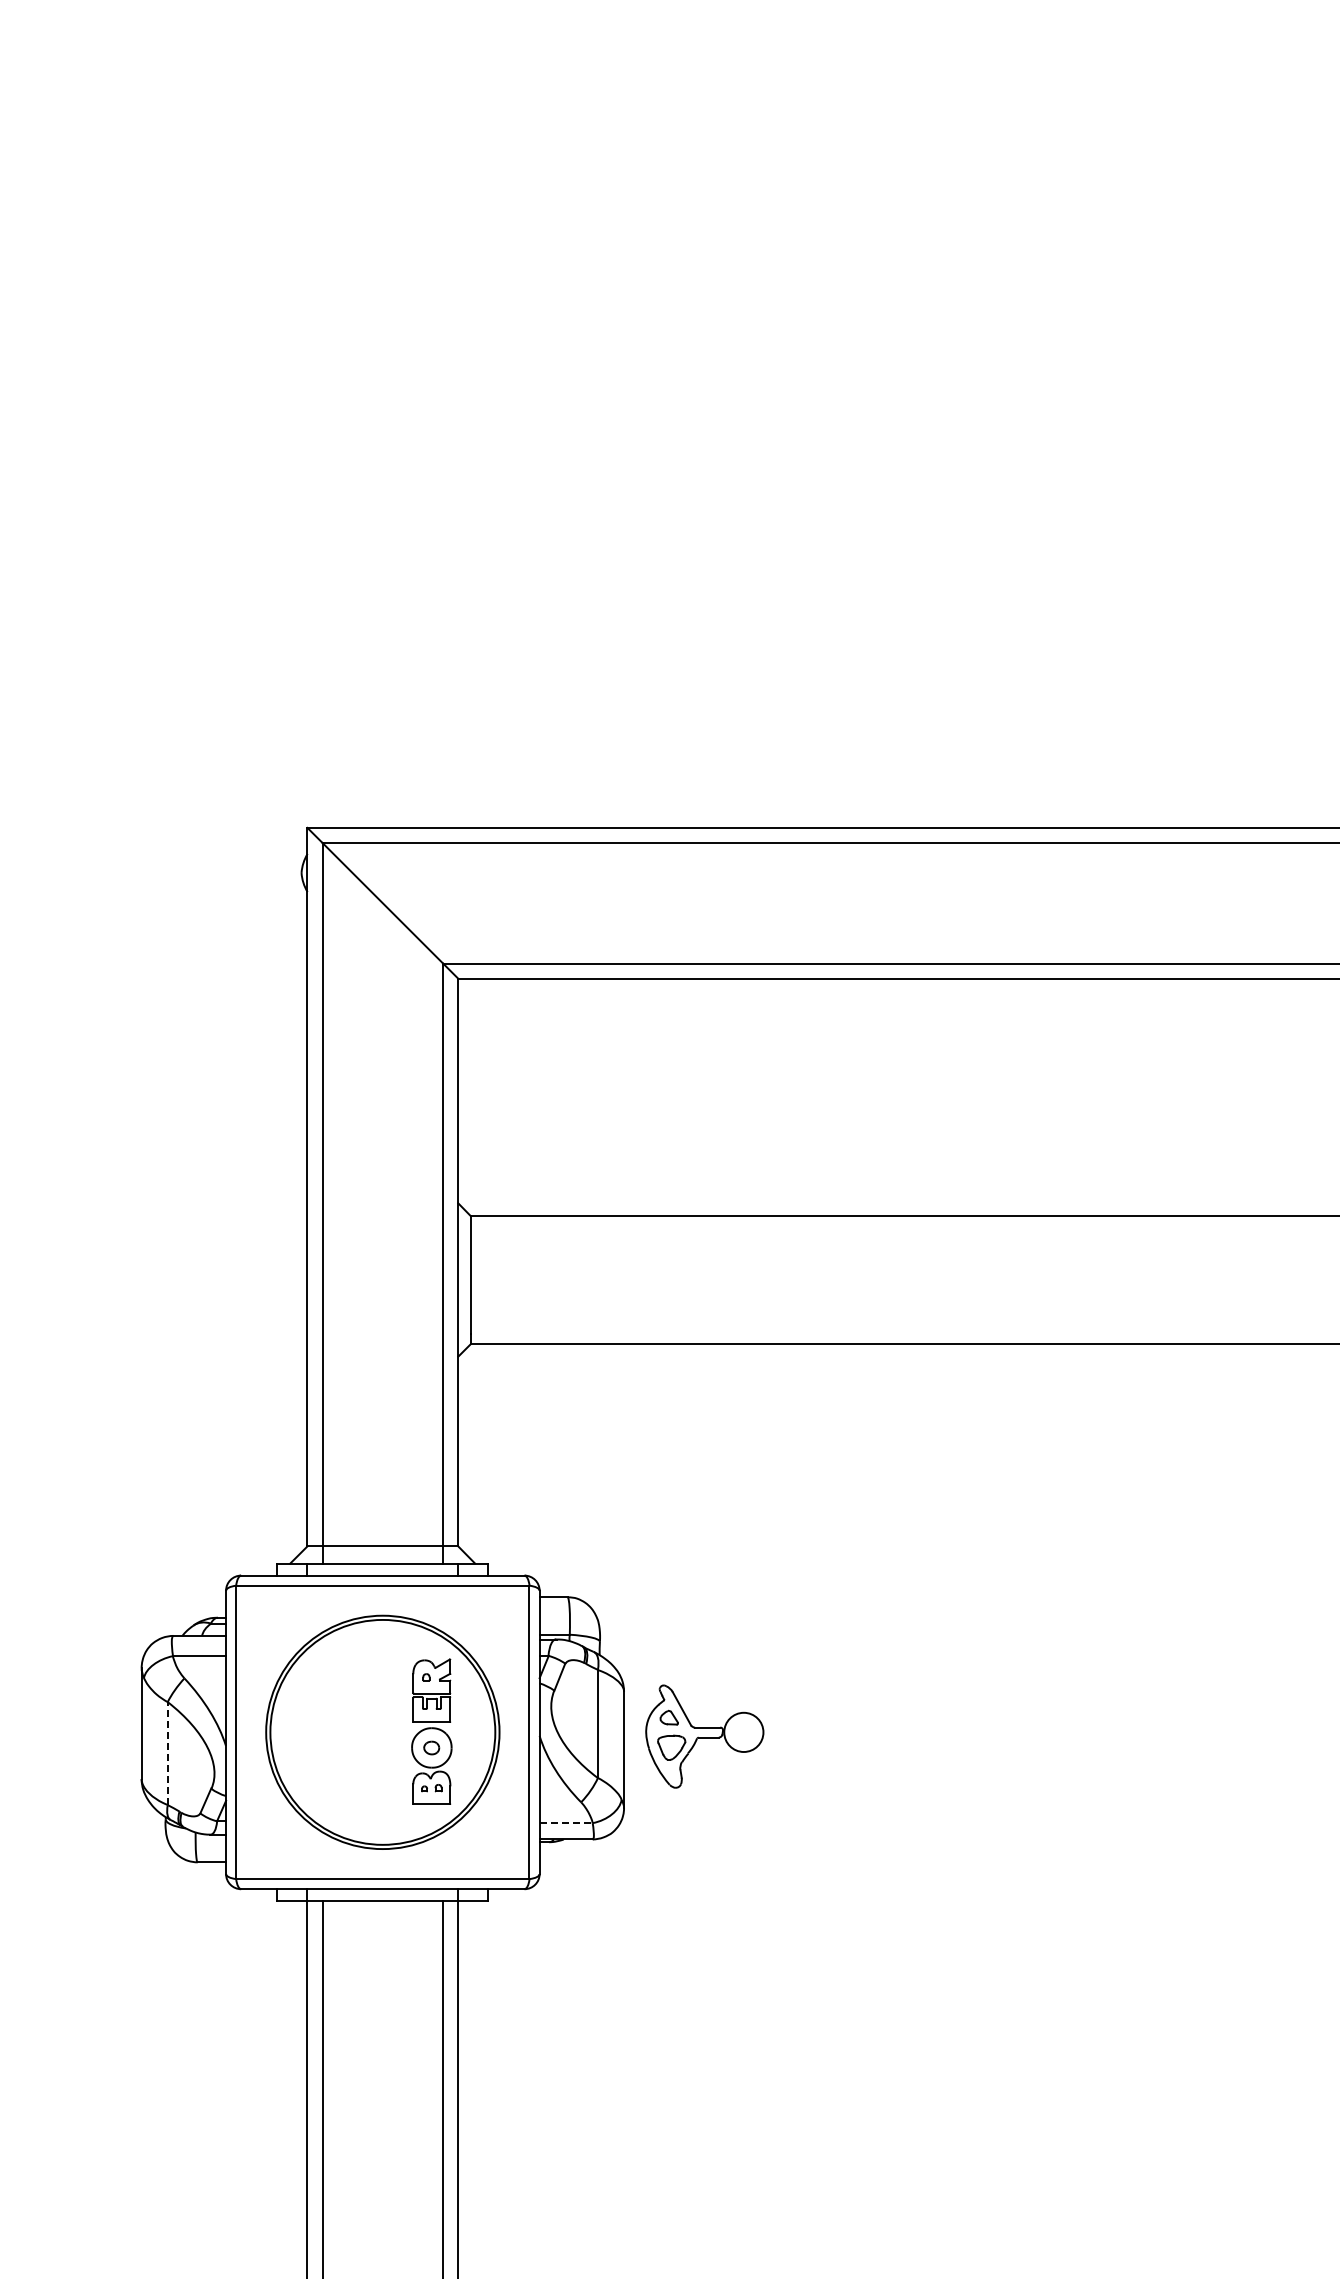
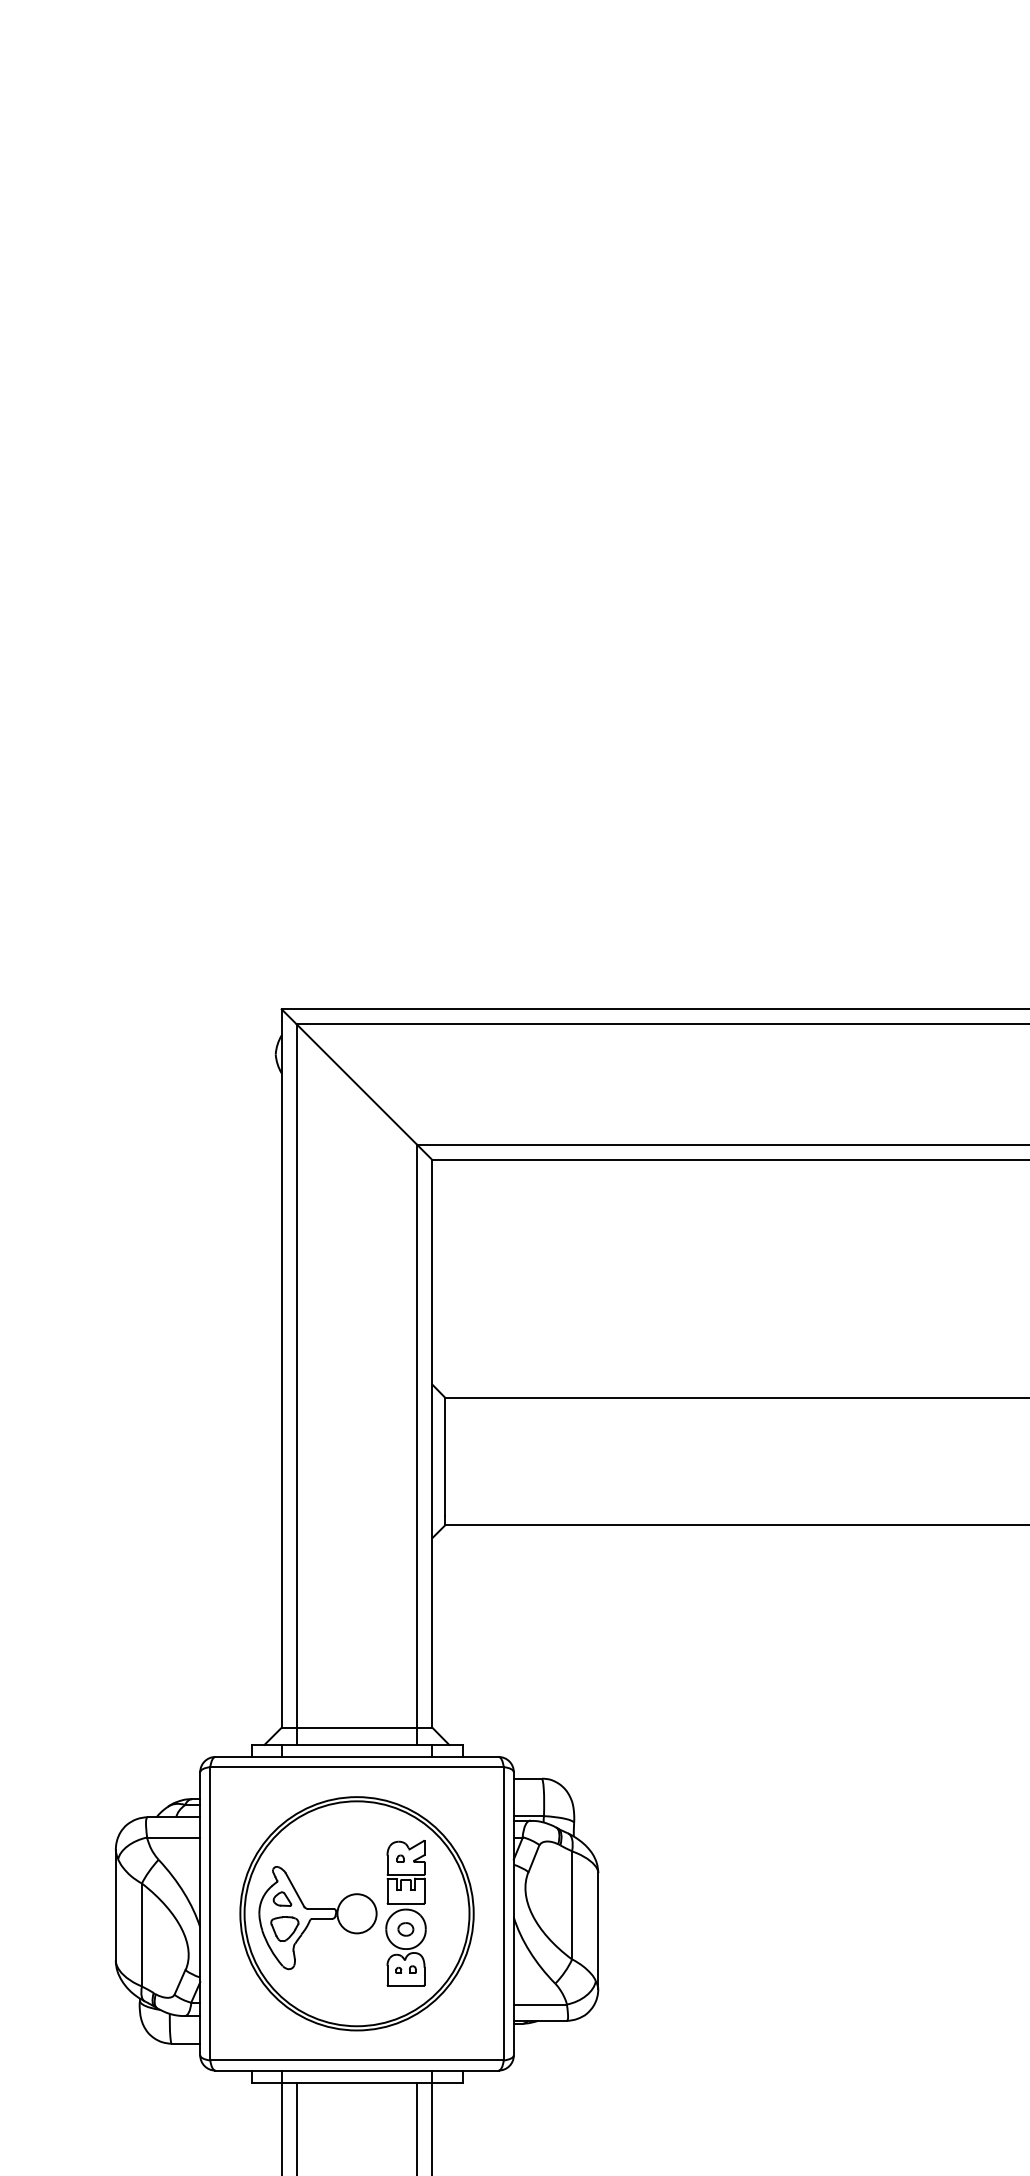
part: (704, 1736) -> (317, 1917), moved
line: (167, 1753) -> (141, 1934), dashed -> solid
line: (566, 1823) -> (540, 2004), dashed -> solid

